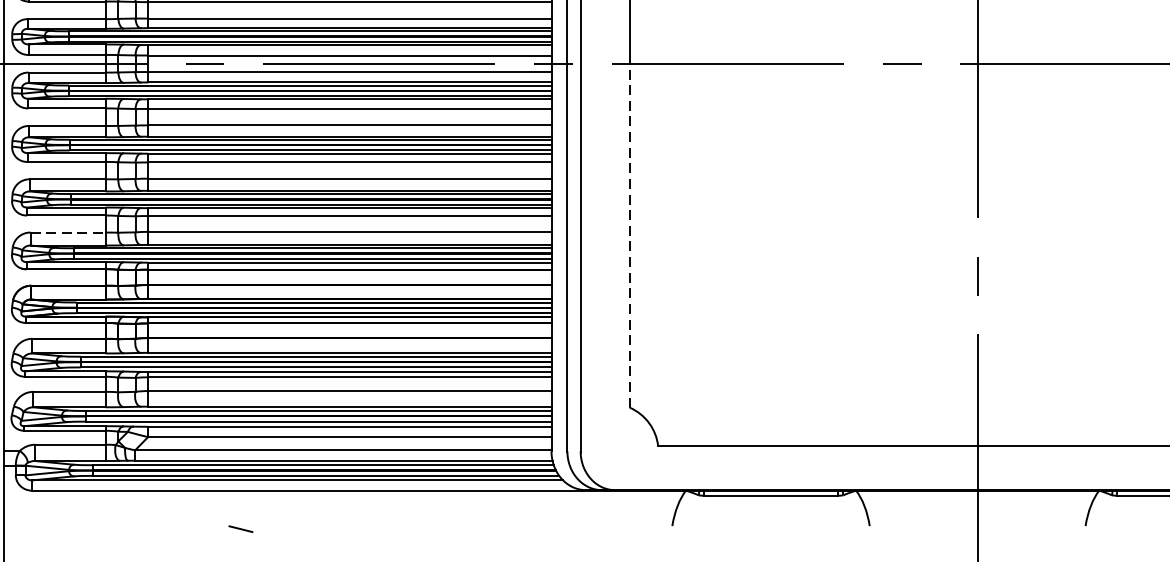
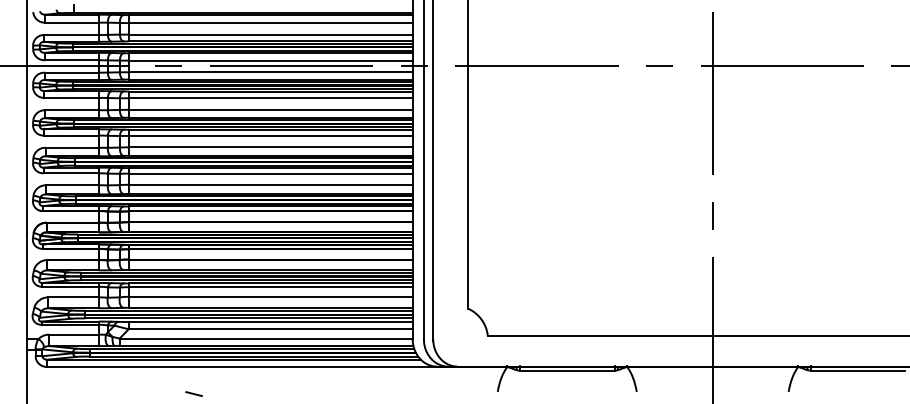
line: (68, 232) -> (72, 185), dashed -> solid
line: (629, 235) -> (467, 187), dashed -> solid

